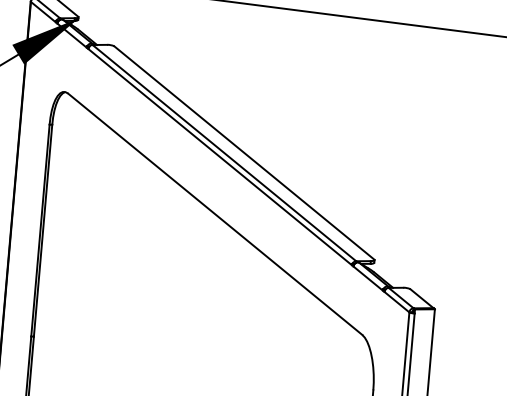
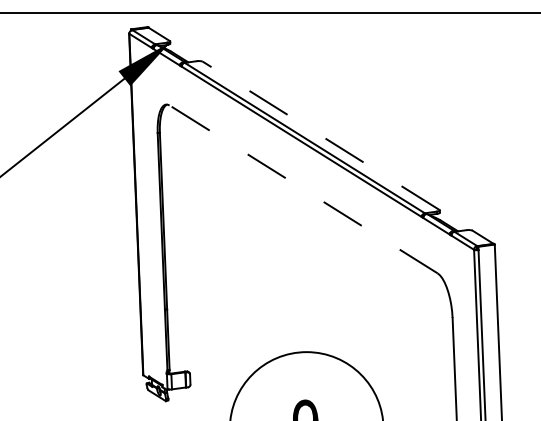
line: (244, 152) -> (321, 135), solid -> dashed
line: (215, 214) -> (303, 189), solid -> dashed

